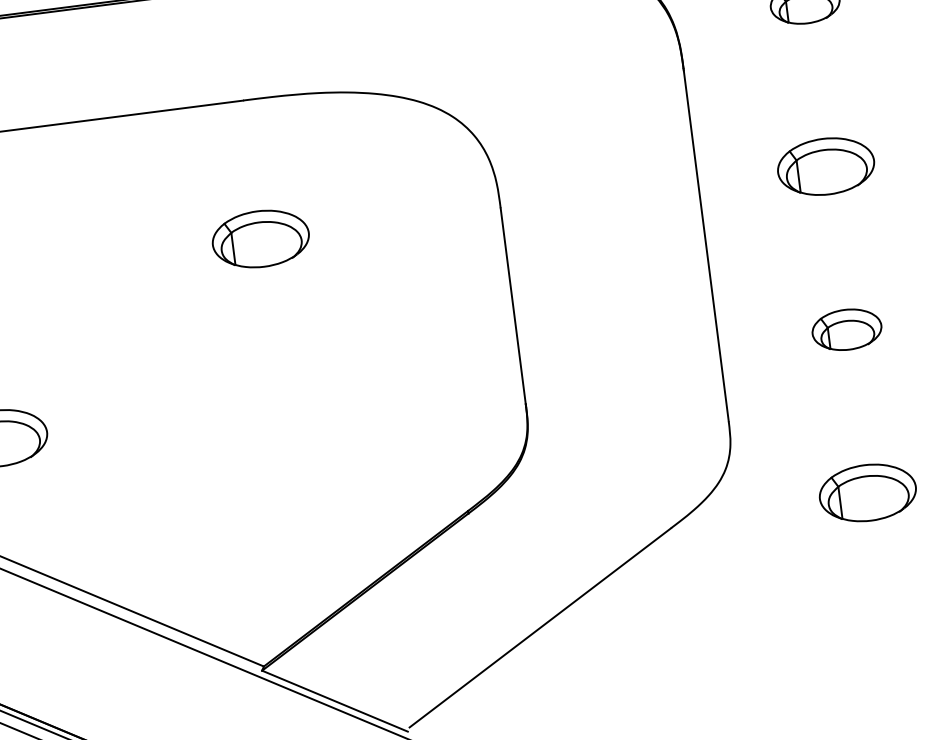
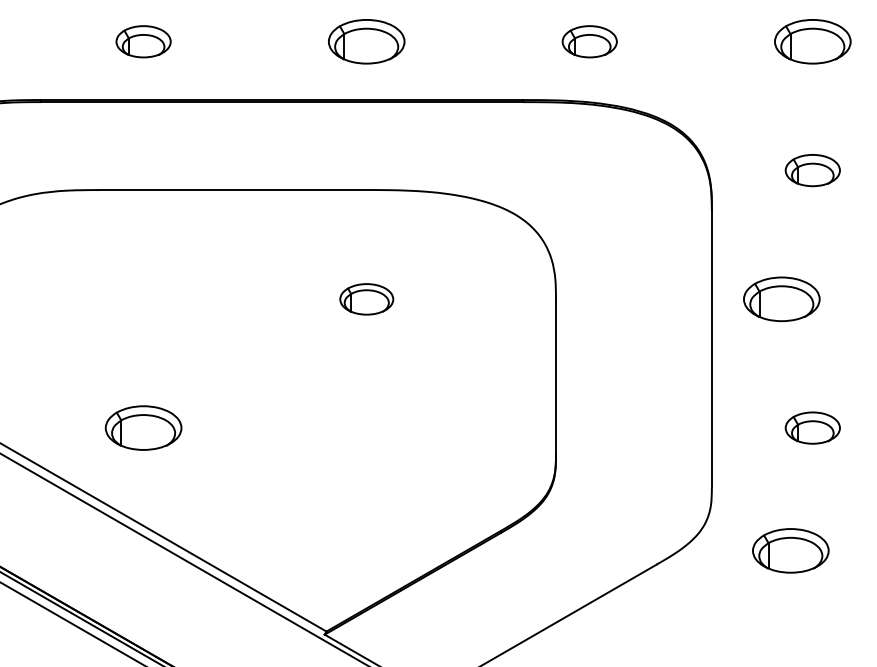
part: (825, 166) -> (781, 299), moved
part: (260, 239) -> (366, 299), size x0.7
part: (867, 492) -> (790, 550), moved

